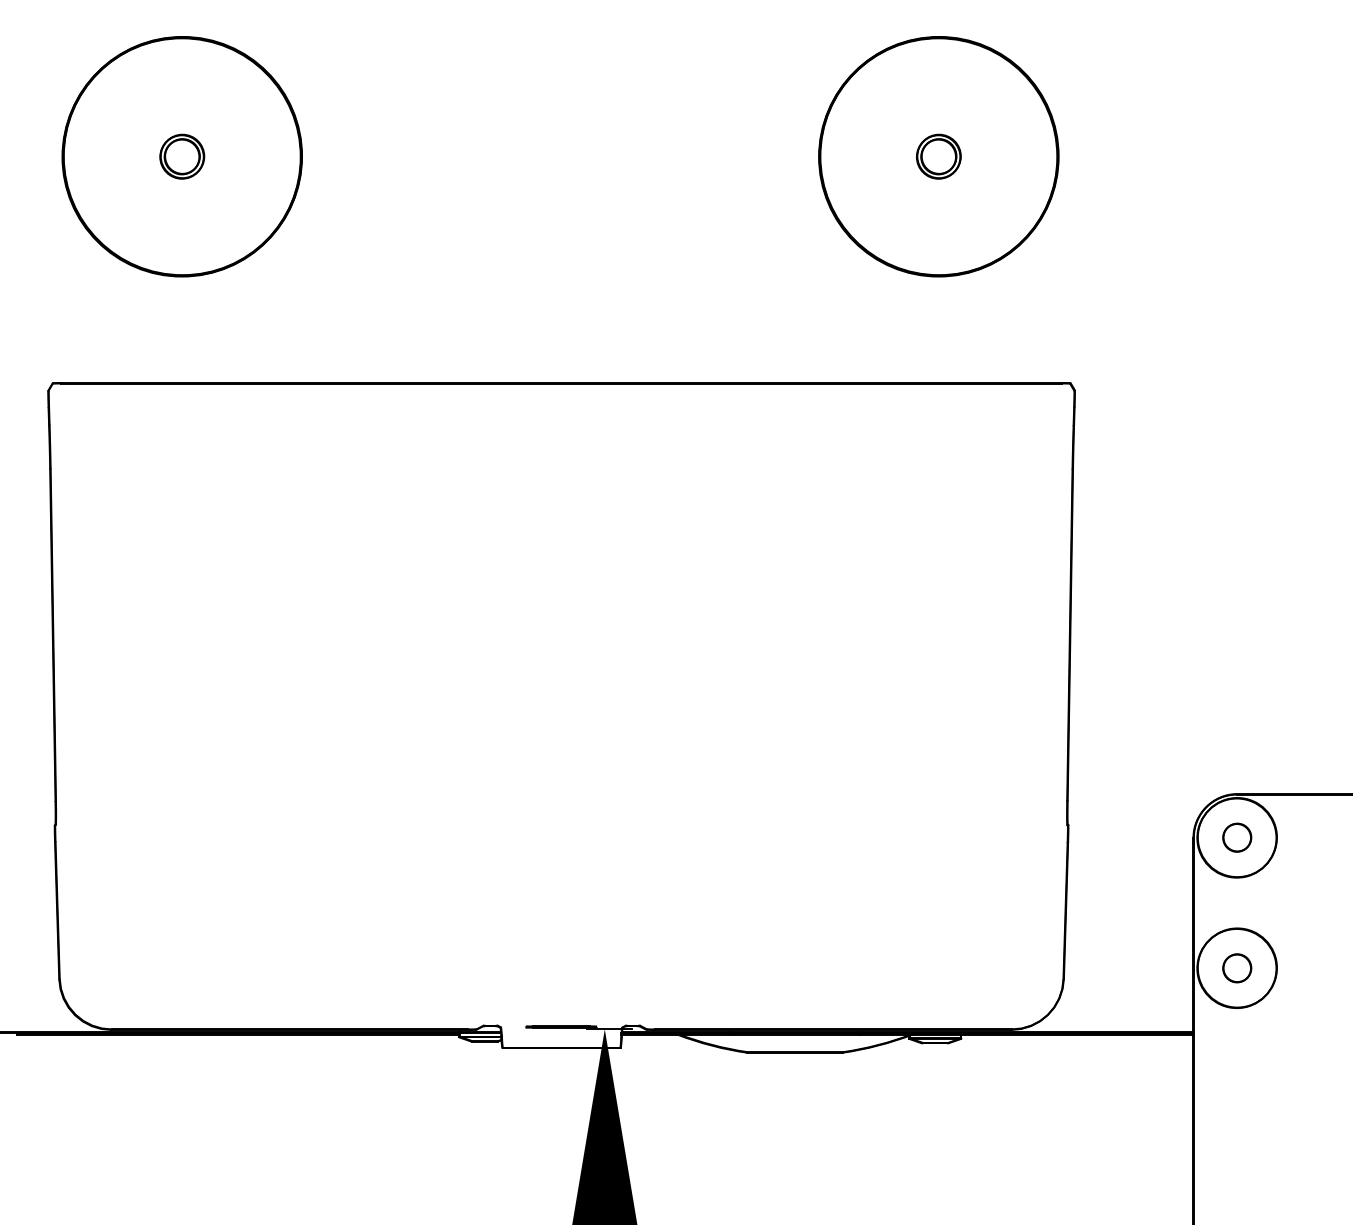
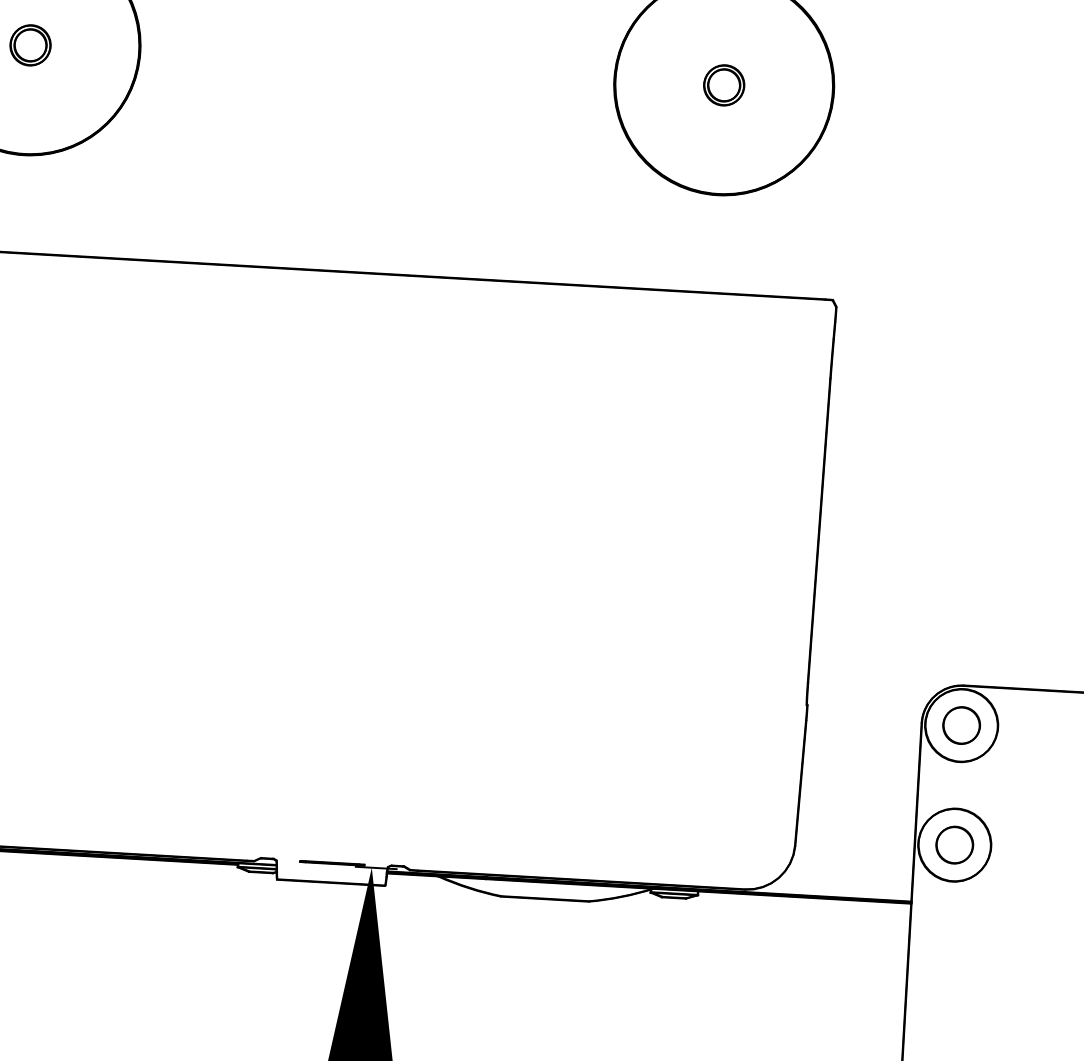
part: (1237, 837) -> (961, 725), size x1.43
part: (1237, 968) -> (955, 845), size x1.43

